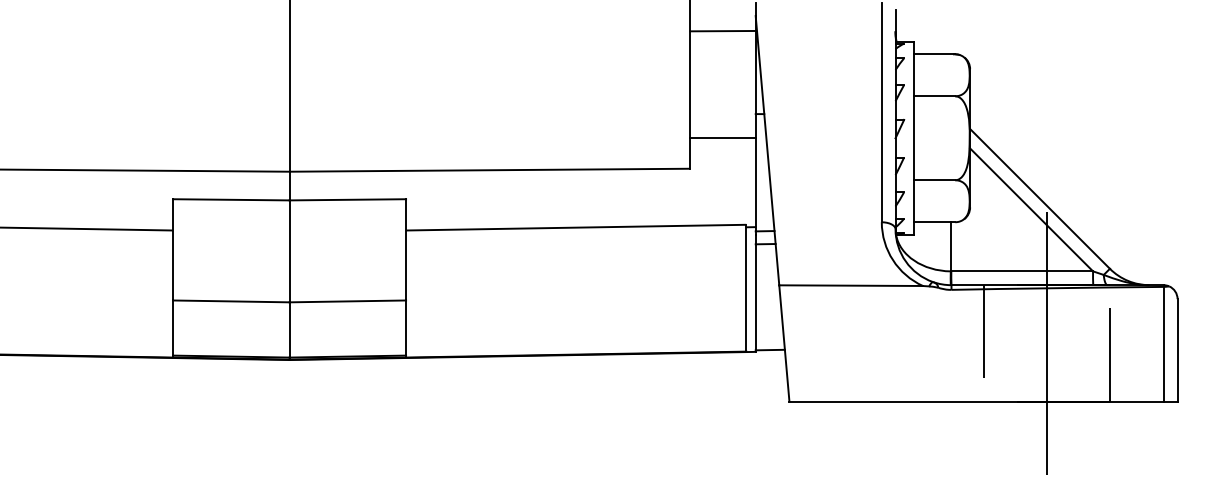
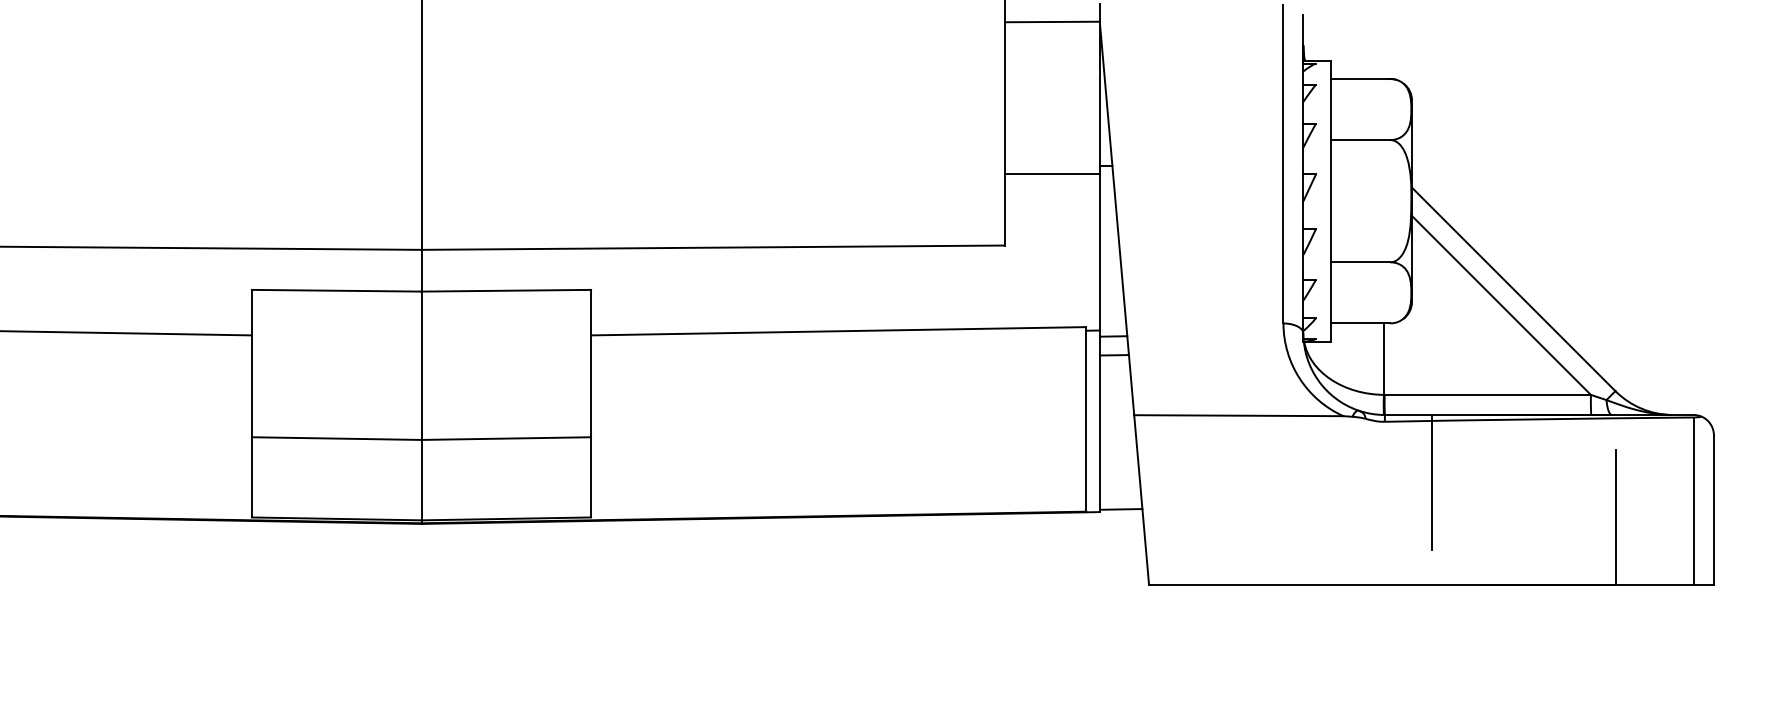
line: (722, 30) -> (1051, 21), moved
line: (722, 138) -> (1051, 173), moved
line: (1047, 343) -> (1524, 499), removed

